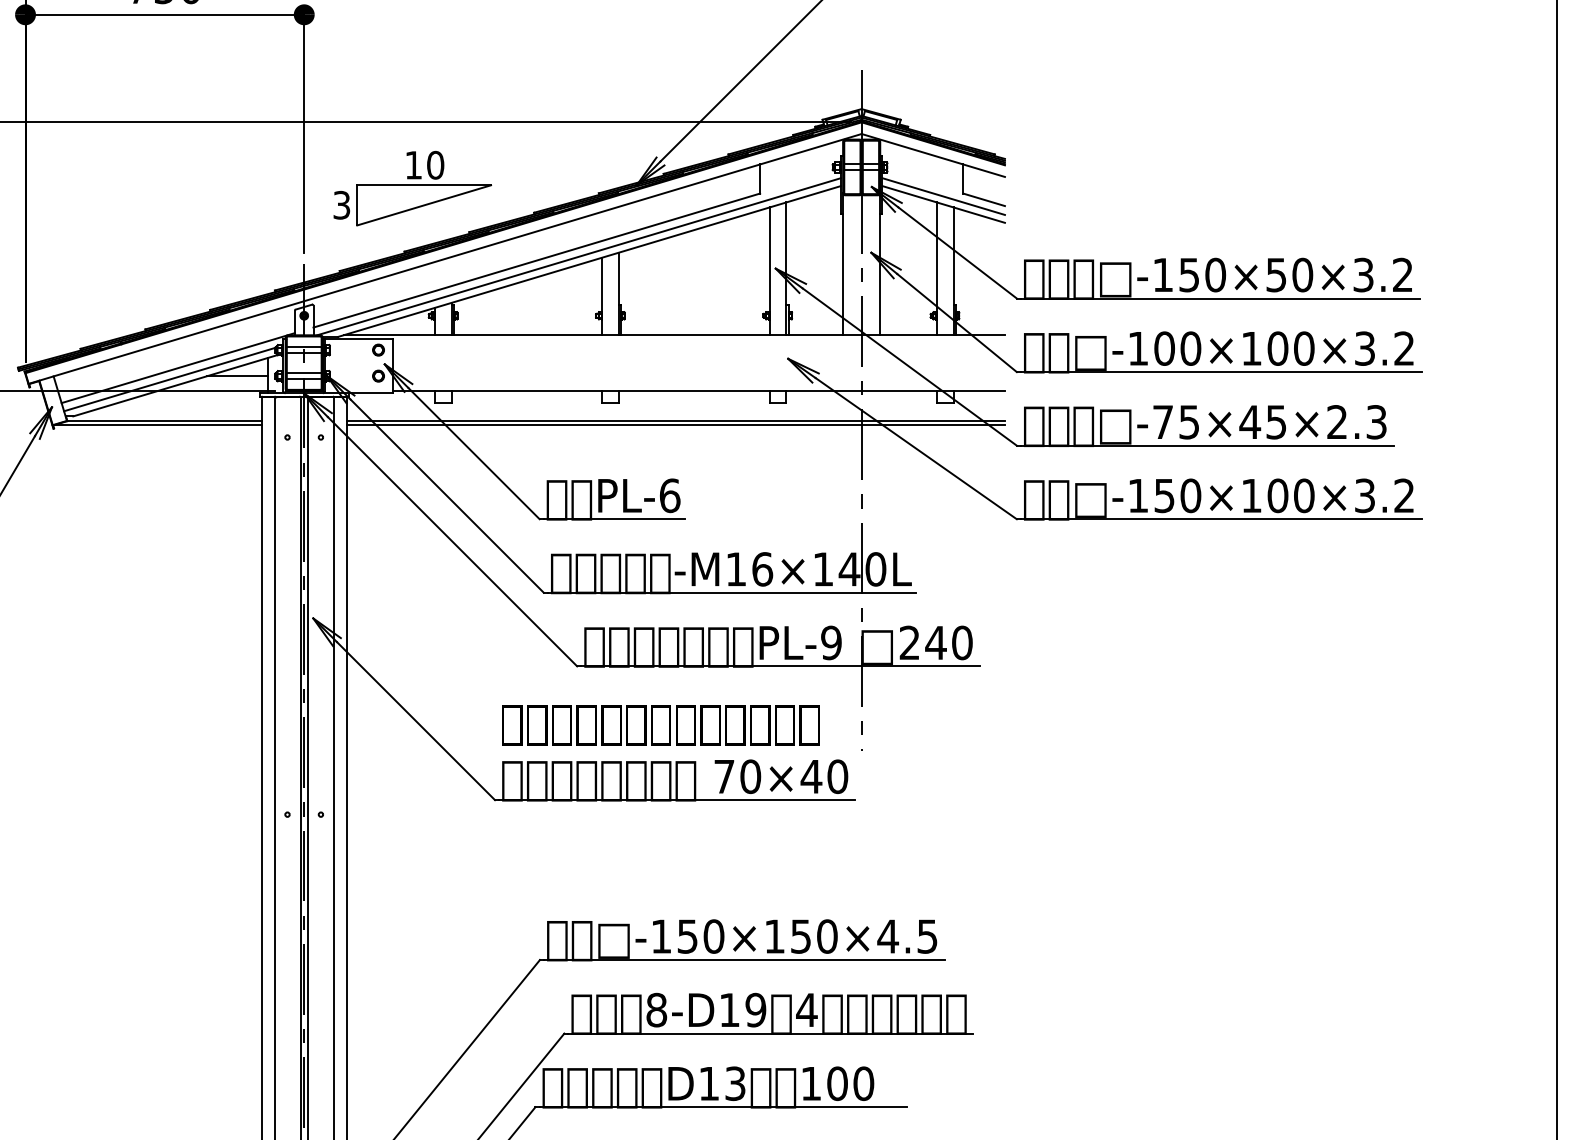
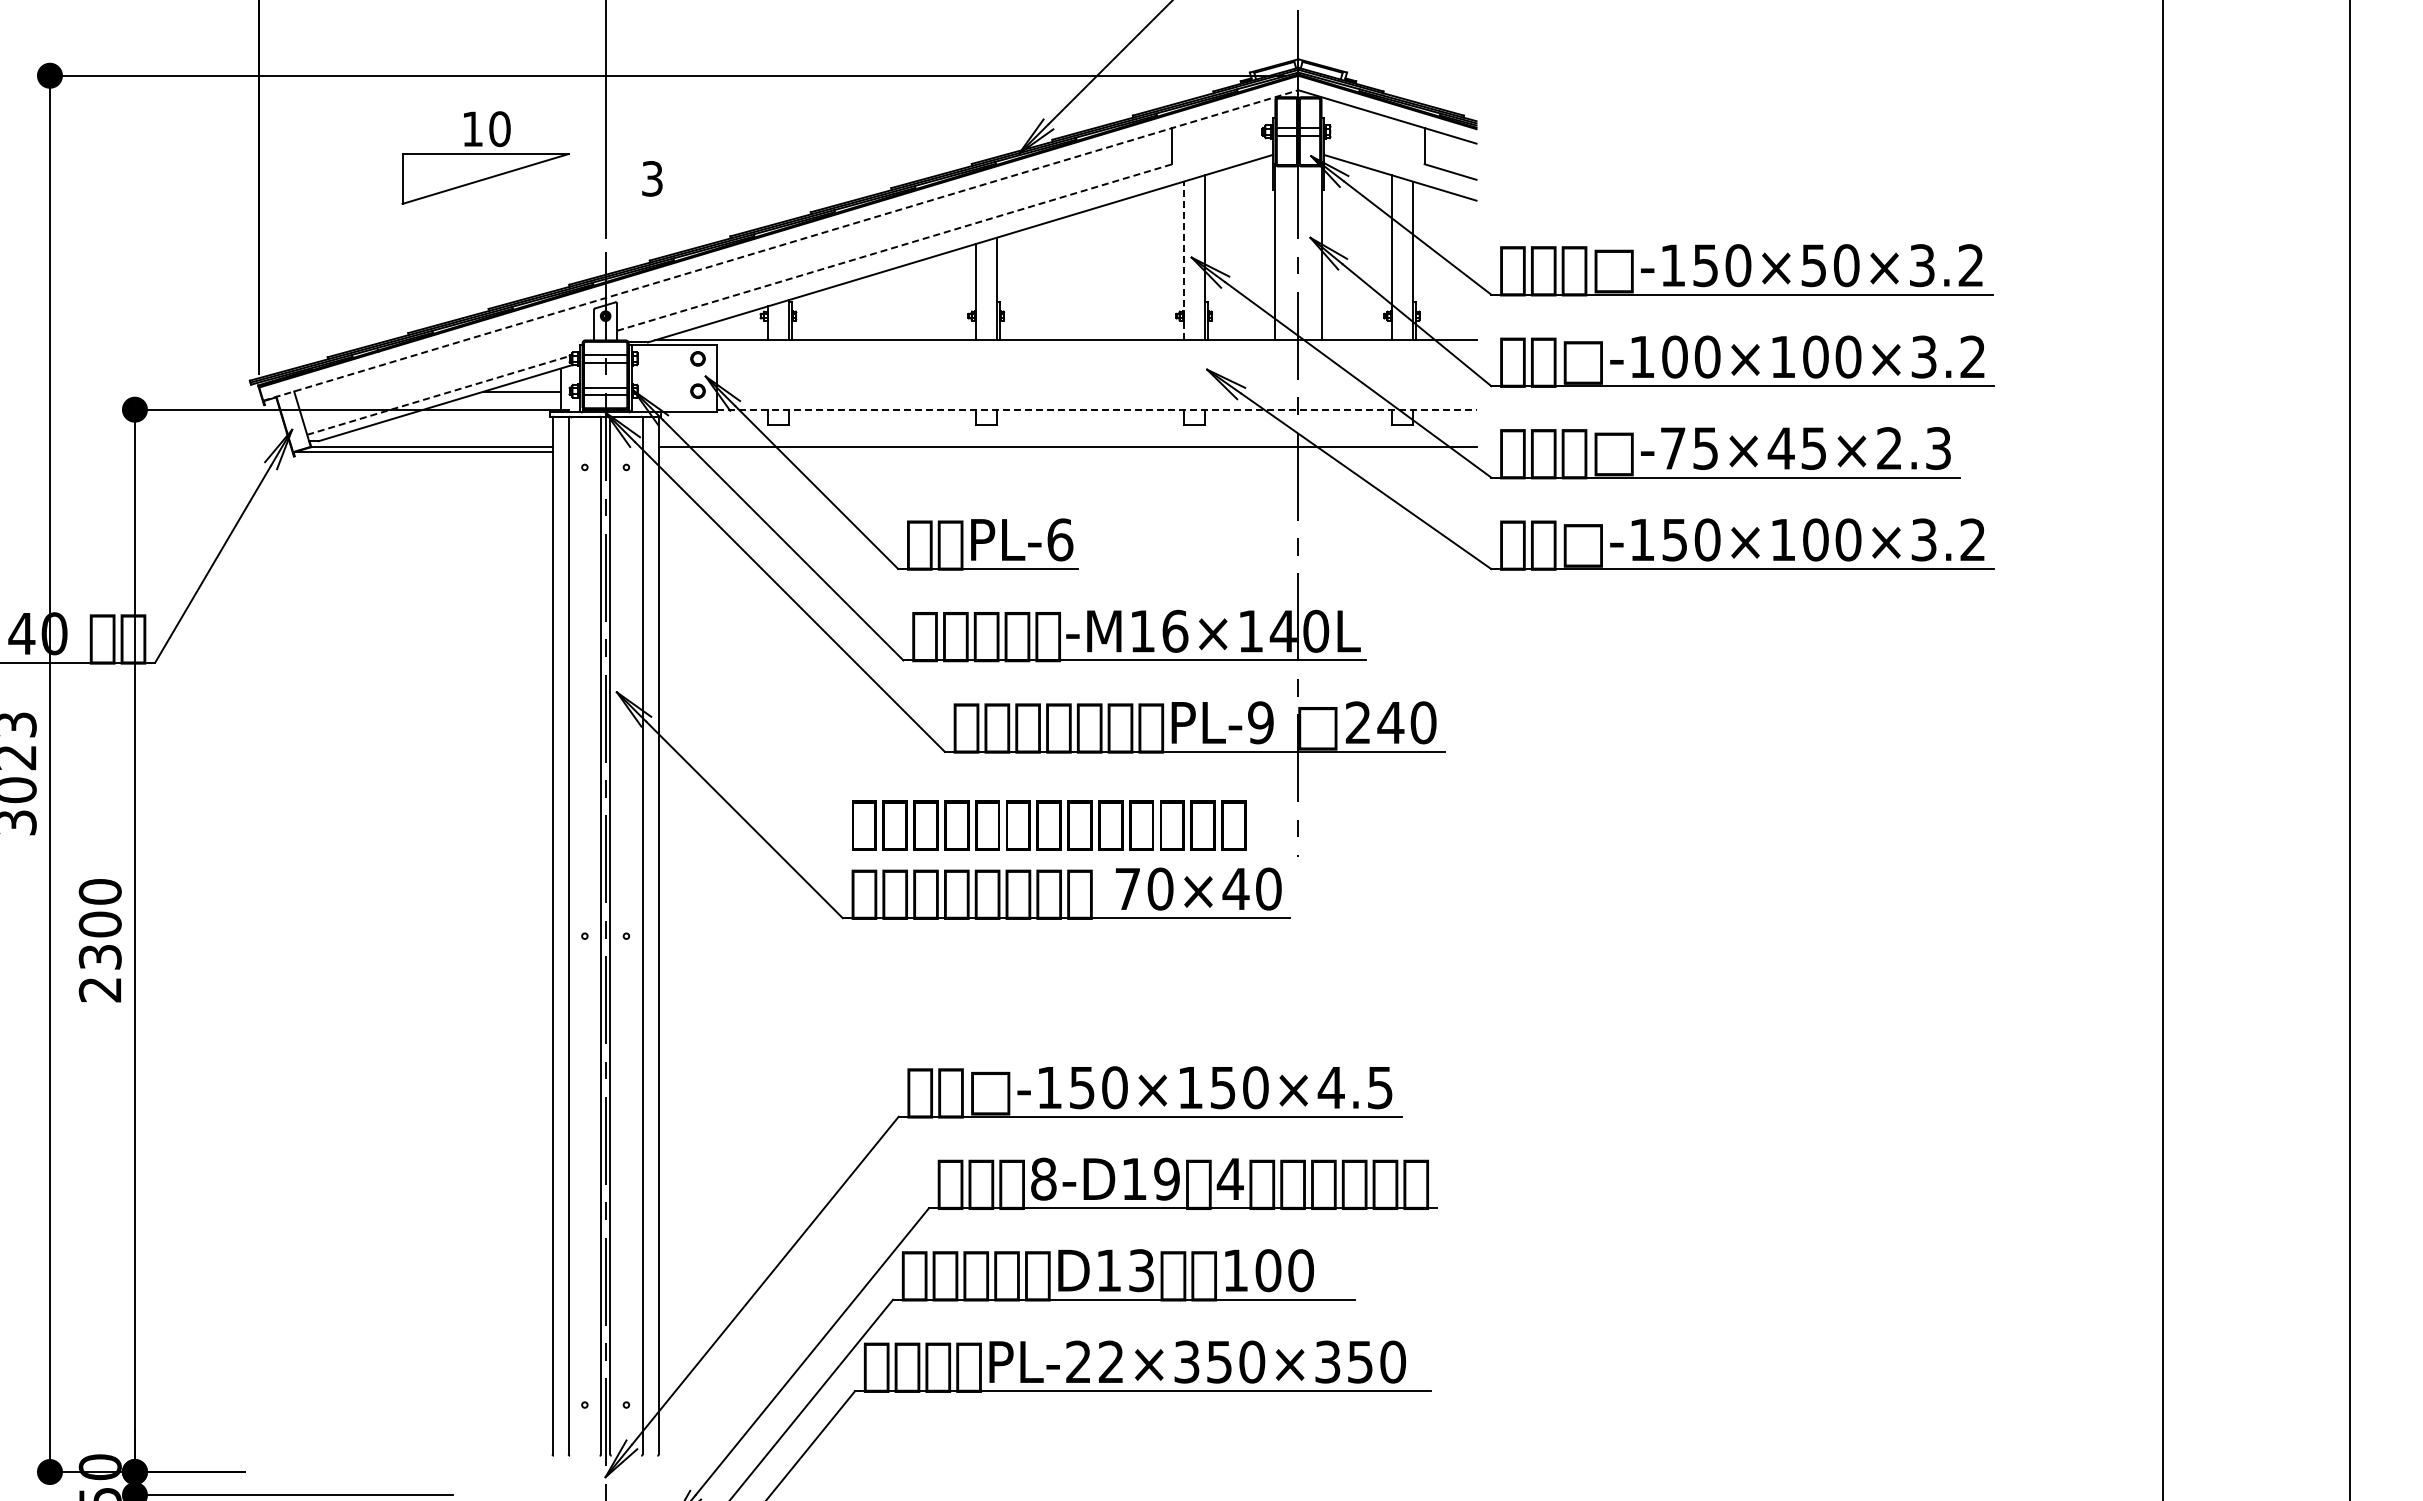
part: (423, 188) -> (485, 157), moved
line: (943, 196) -> (1400, 167), removed
line: (578, 256) -> (946, 242), removed
line: (445, 258) -> (781, 245), solid -> dashed
line: (536, 260) -> (894, 247), solid -> dashed
line: (769, 270) -> (1184, 260), solid -> dashed
line: (178, 367) -> (449, 380), removed
line: (169, 379) -> (438, 395), solid -> dashed
line: (699, 390) -> (1097, 409), solid -> dashed
line: (675, 425) -> (1067, 452), removed

